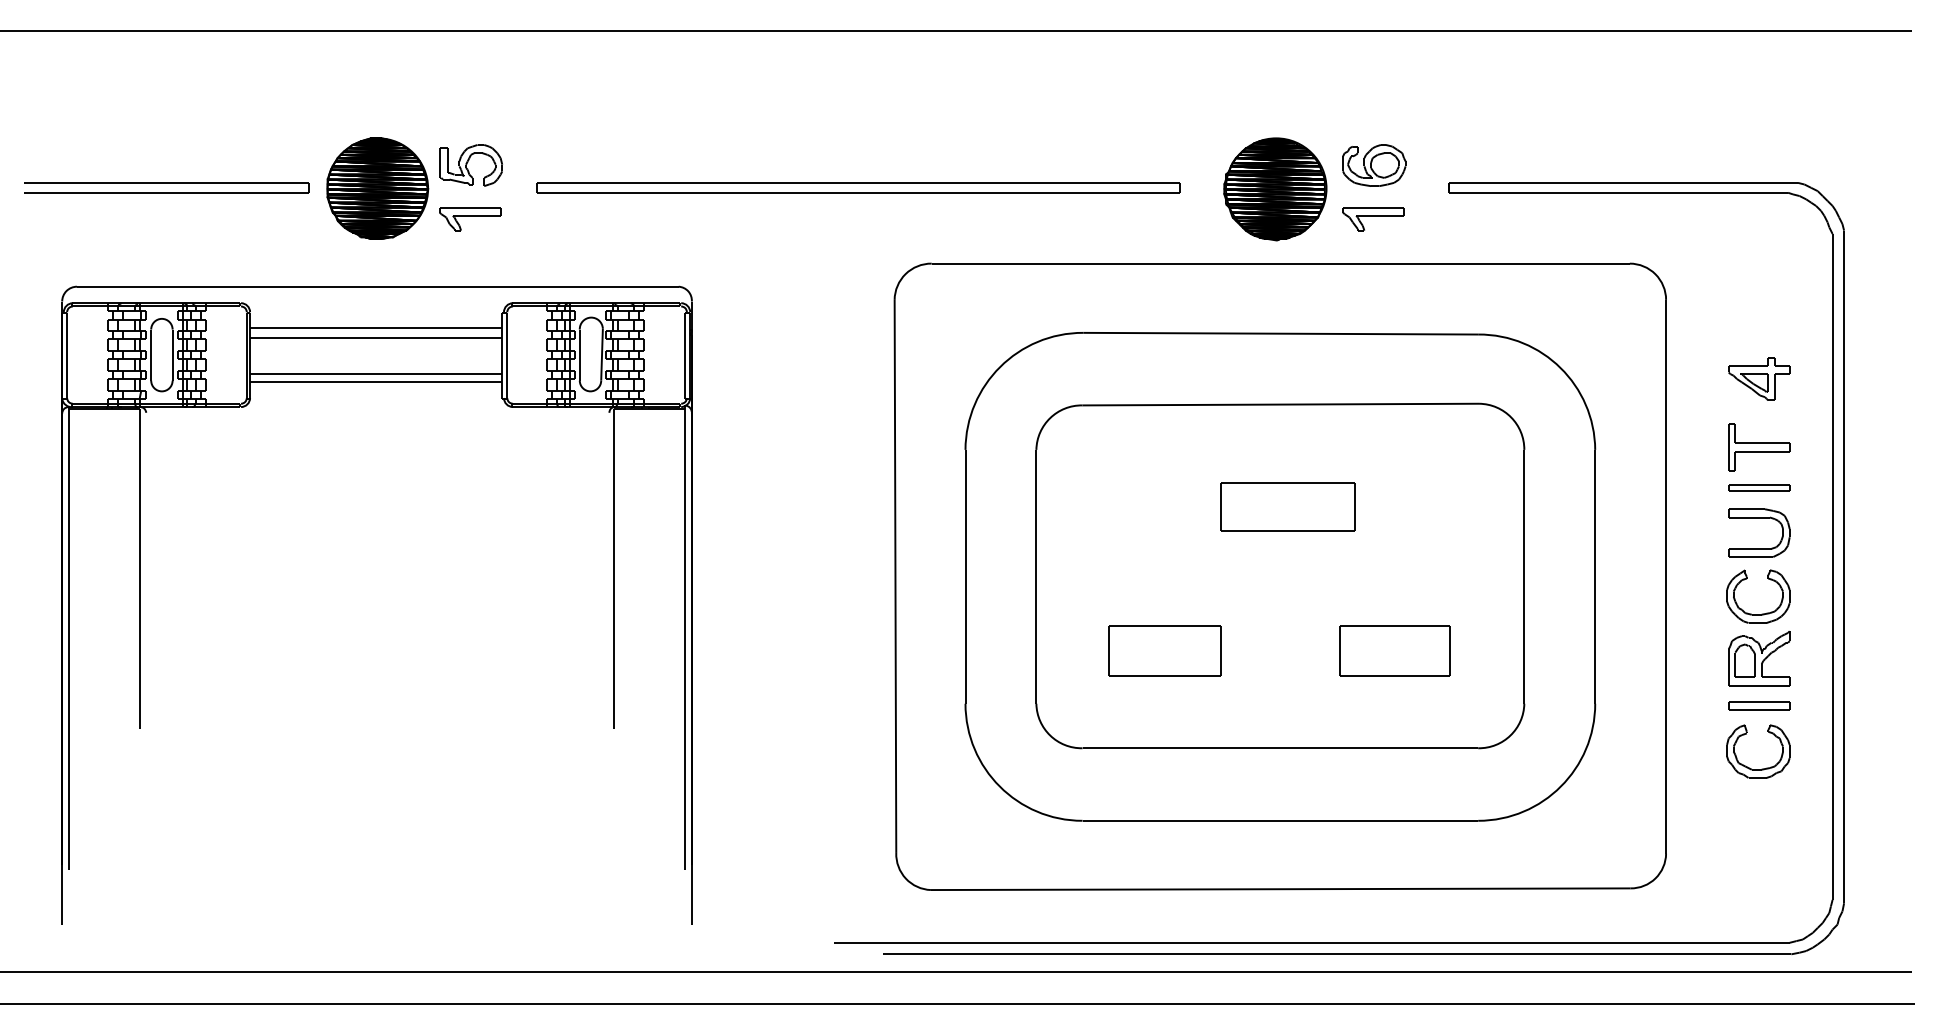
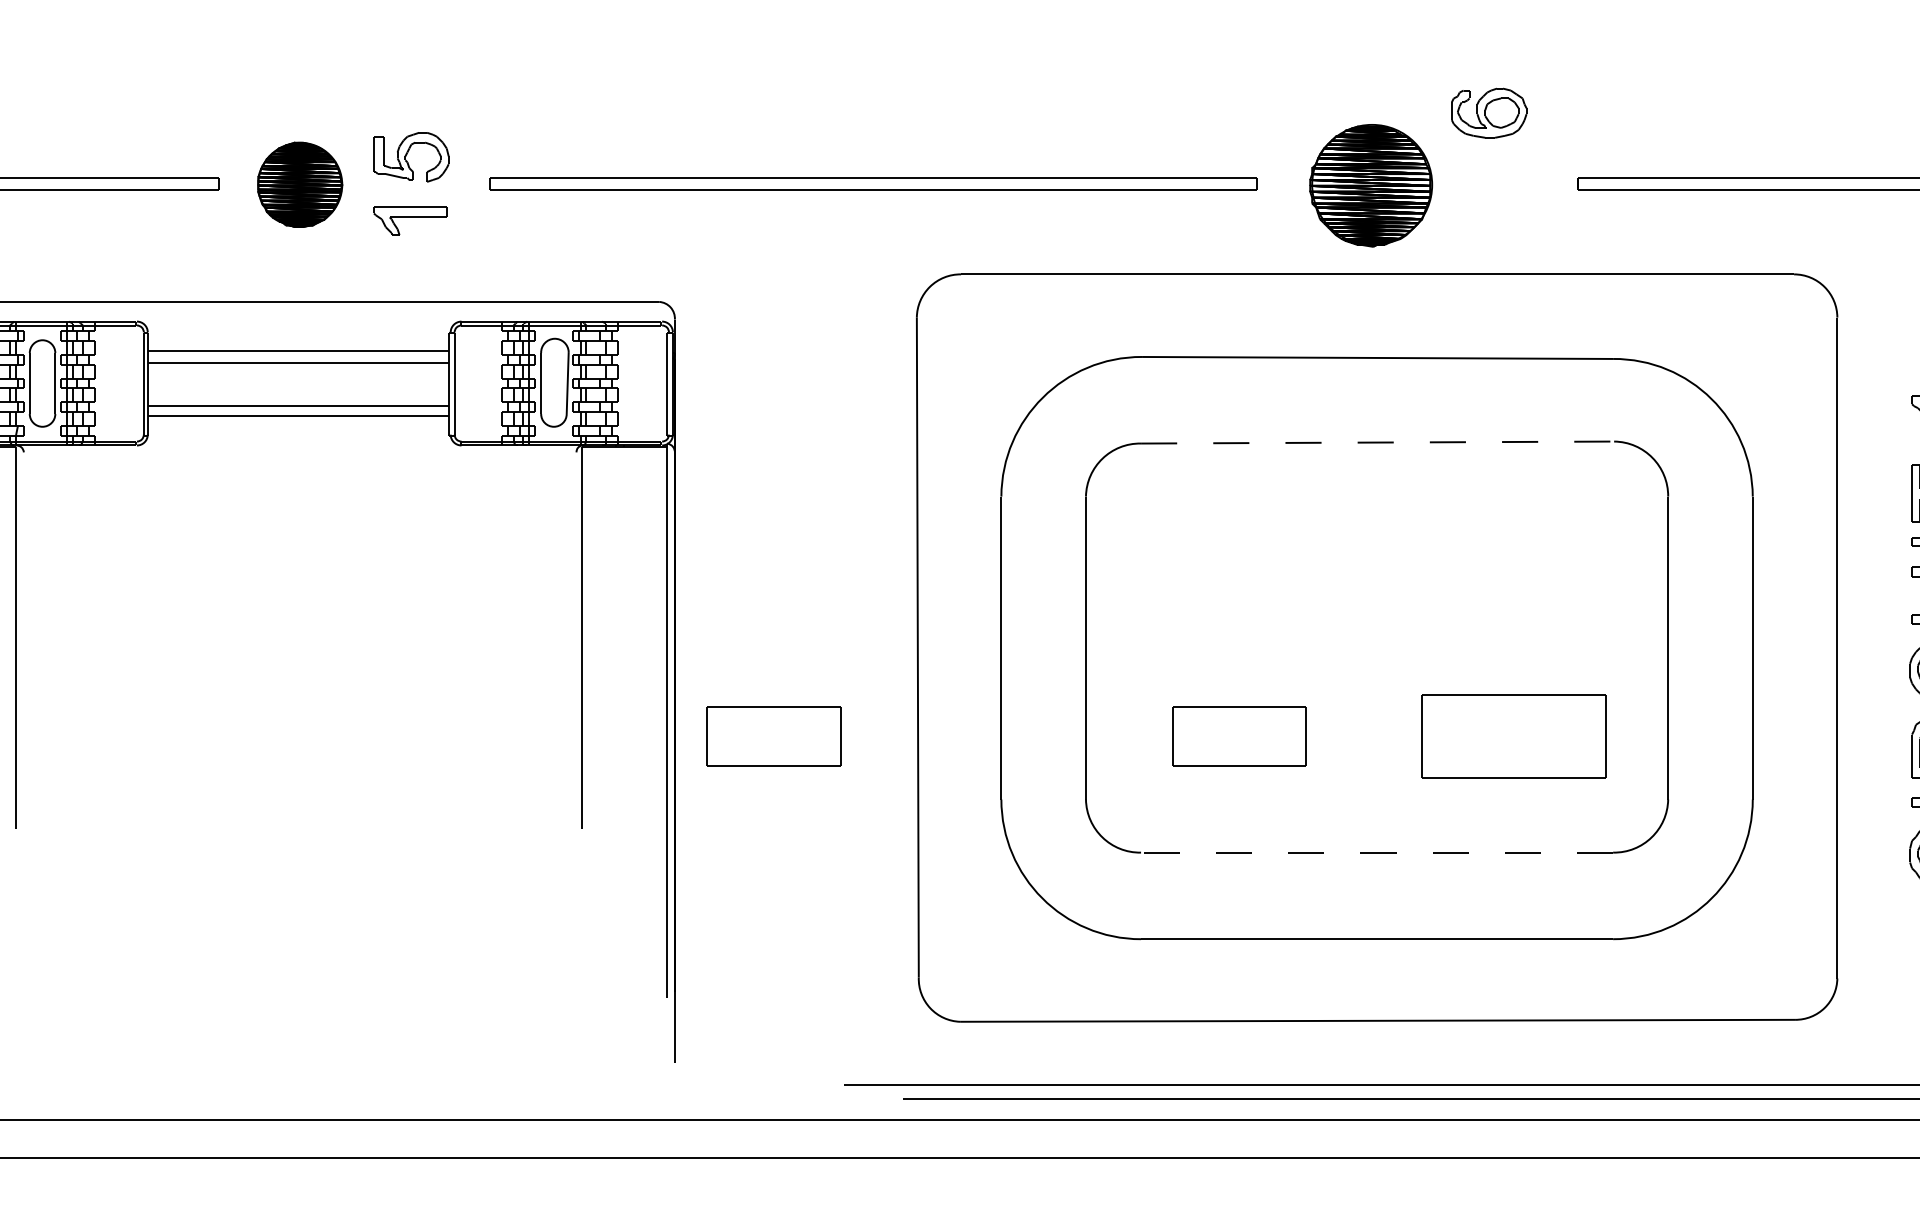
part: (1374, 165) -> (1489, 113), moved
part: (377, 188) -> (299, 184), size x0.7
part: (1373, 219) -> (1488, 221), removed
line: (1281, 404) -> (1378, 442), solid -> dashed
part: (1287, 506) -> (1385, 564), removed
part: (774, 650) -> (773, 735), added
part: (1394, 650) -> (1513, 735), size x1.4
line: (1280, 748) -> (1377, 852), solid -> dashed

